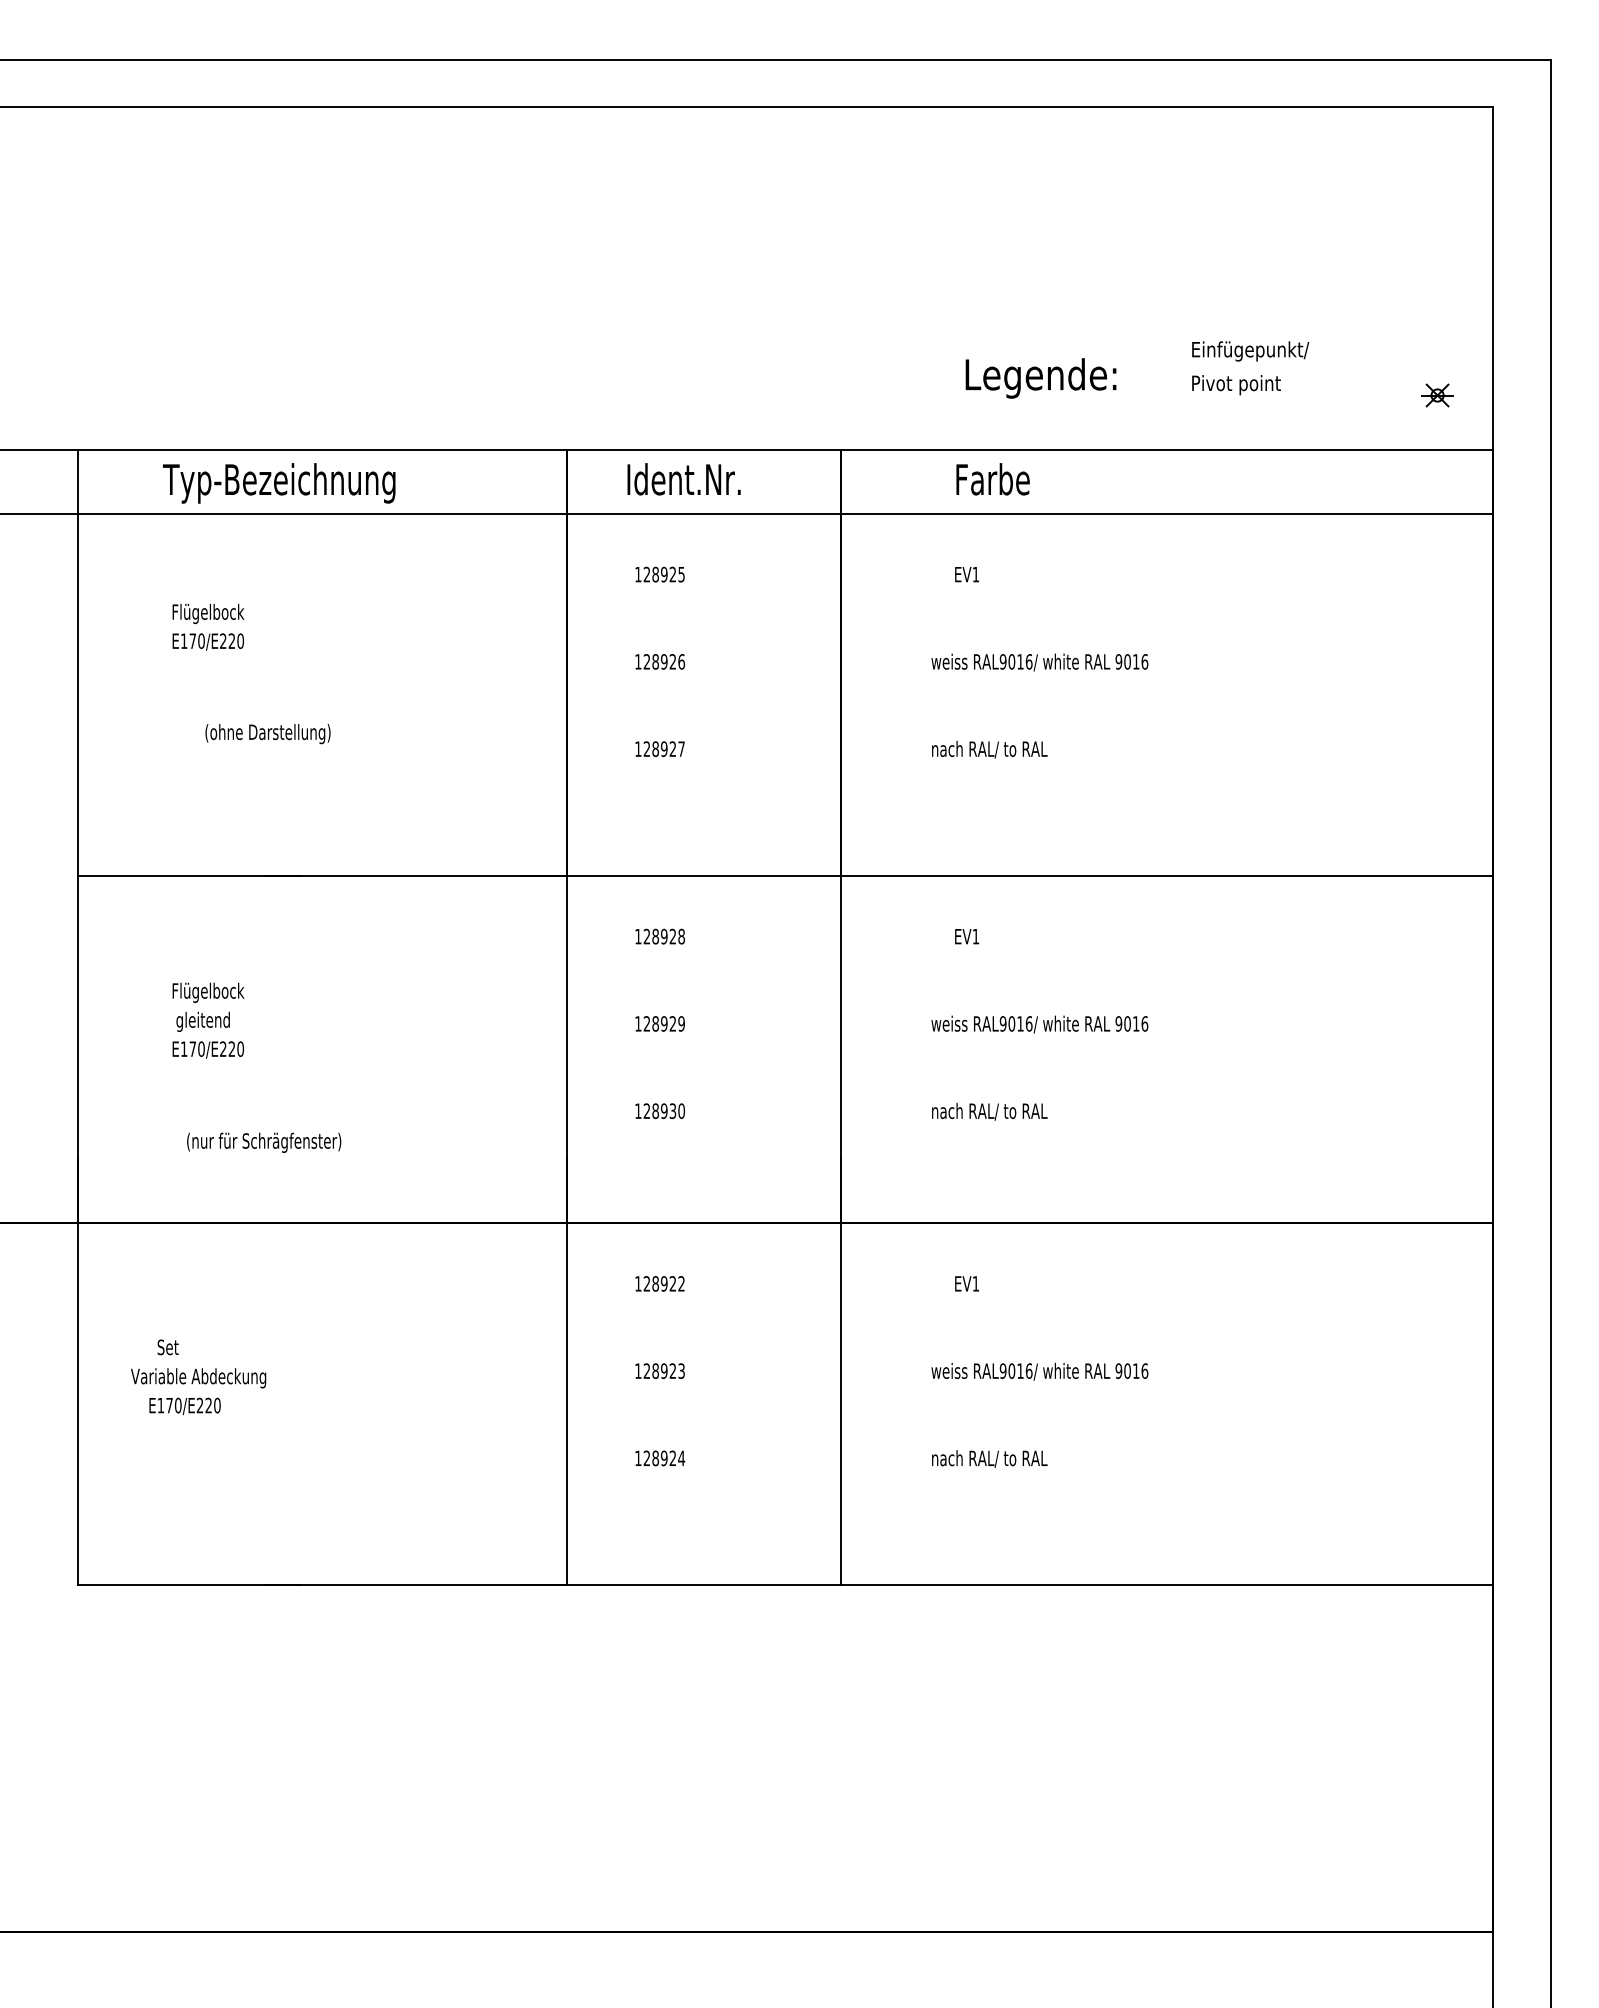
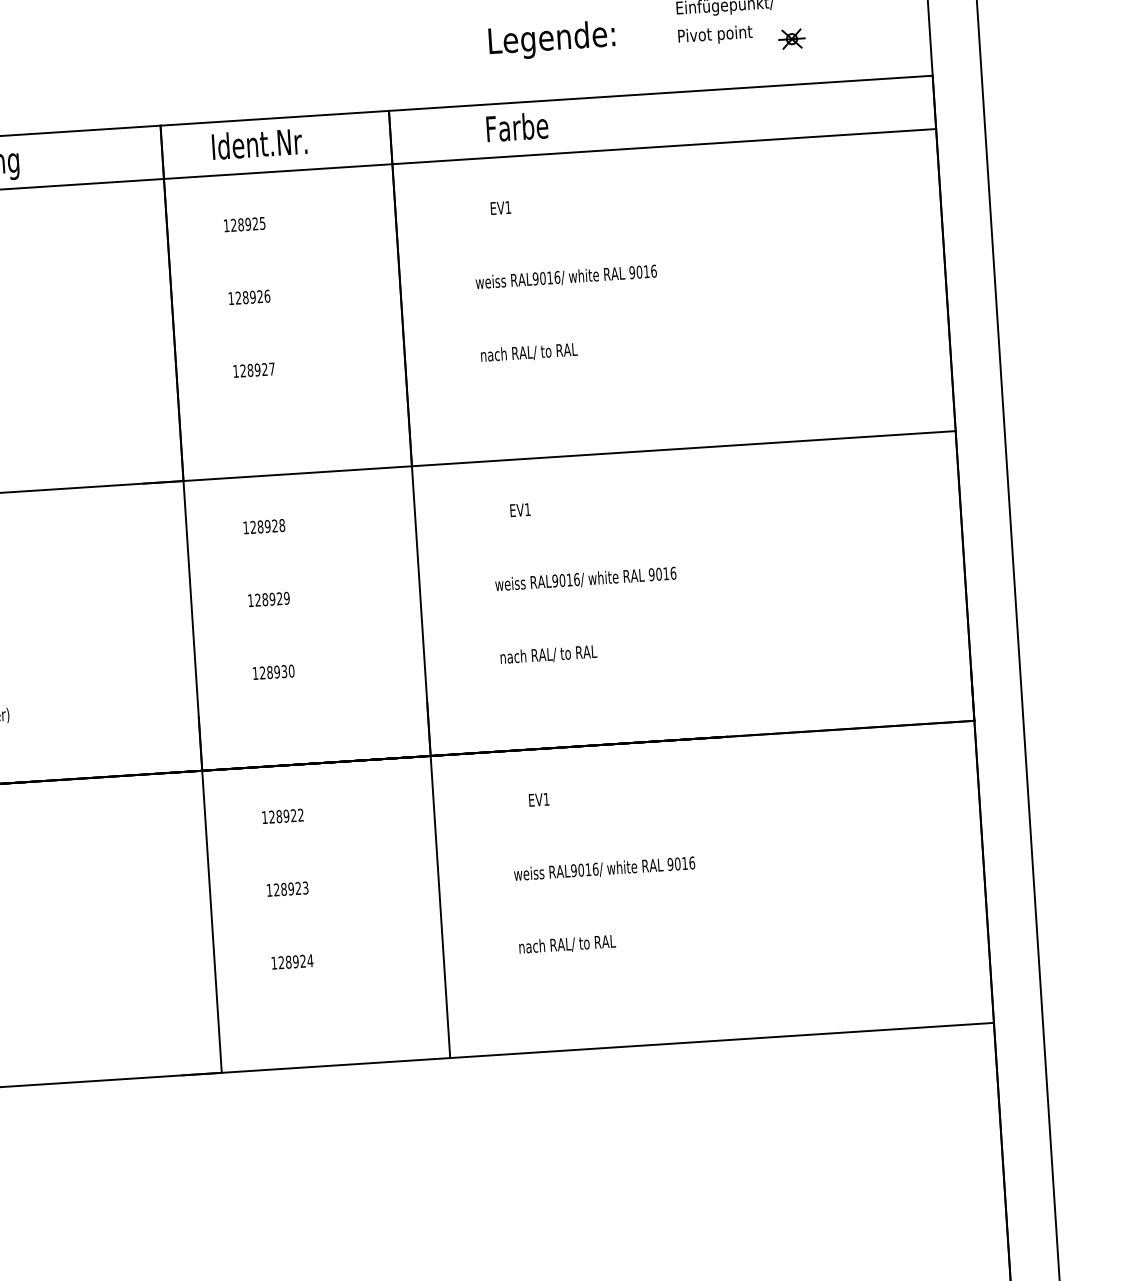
part: (1437, 395) -> (791, 39), moved

